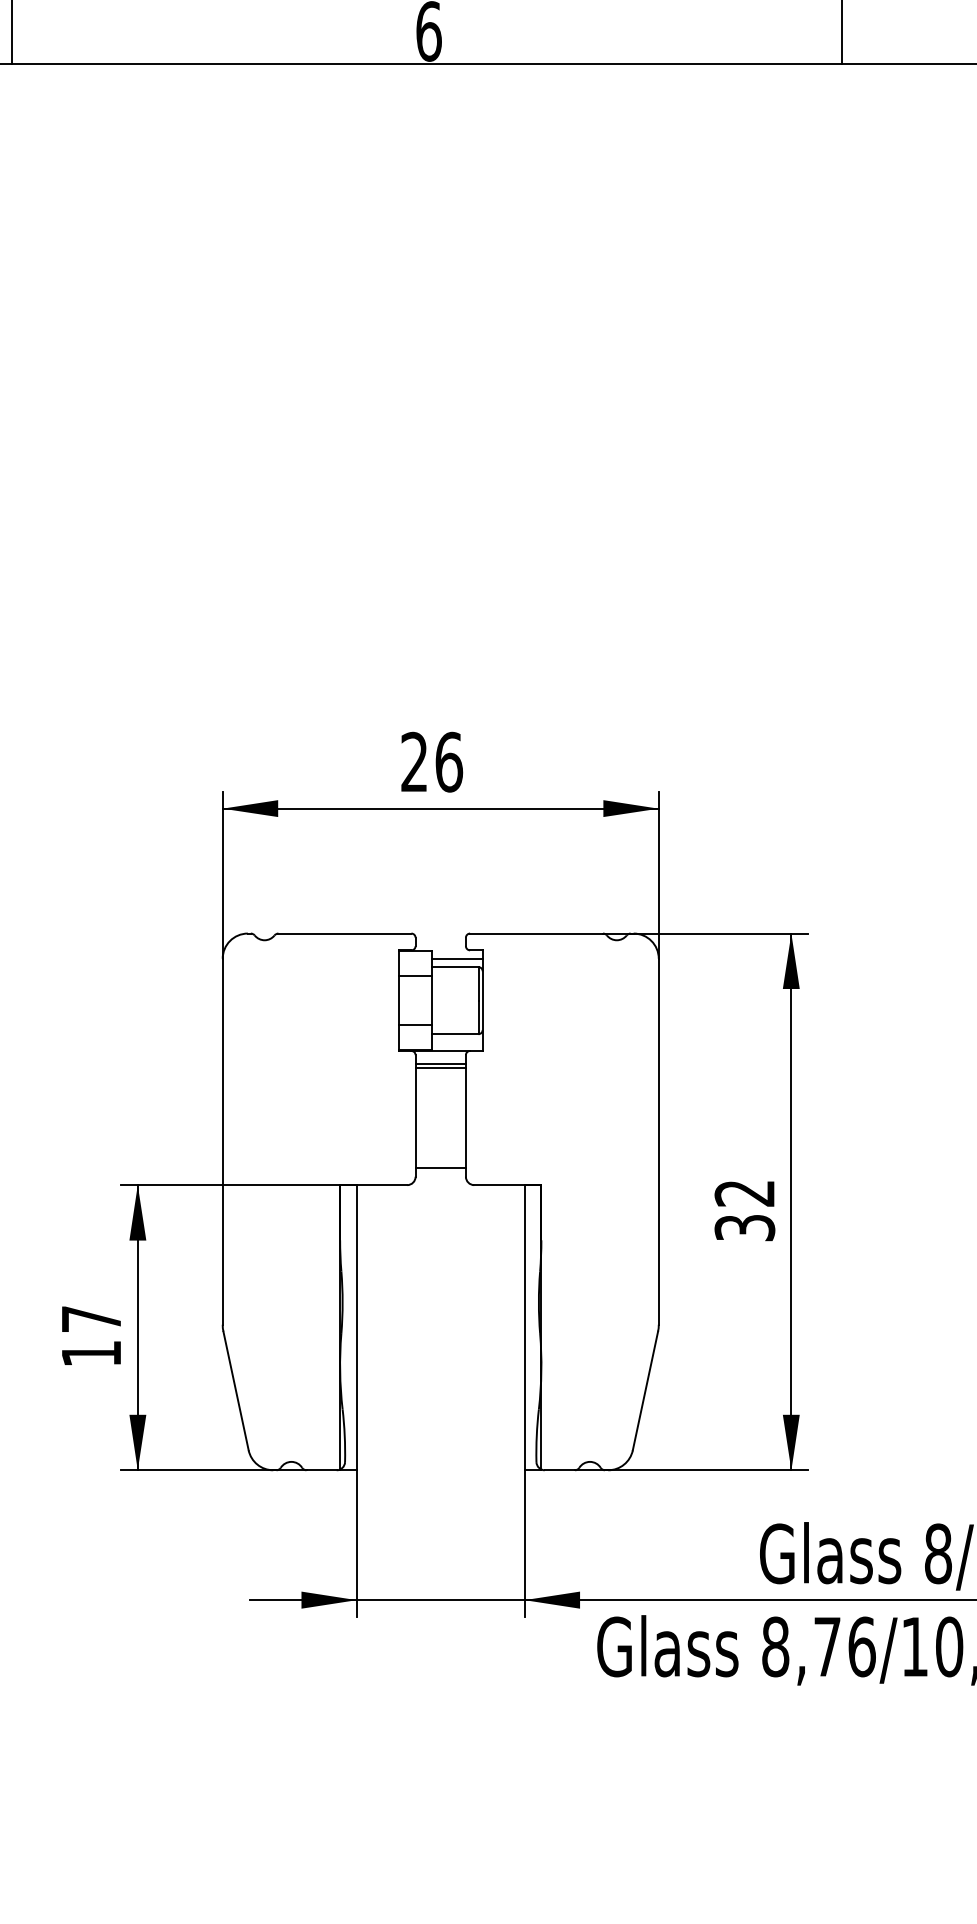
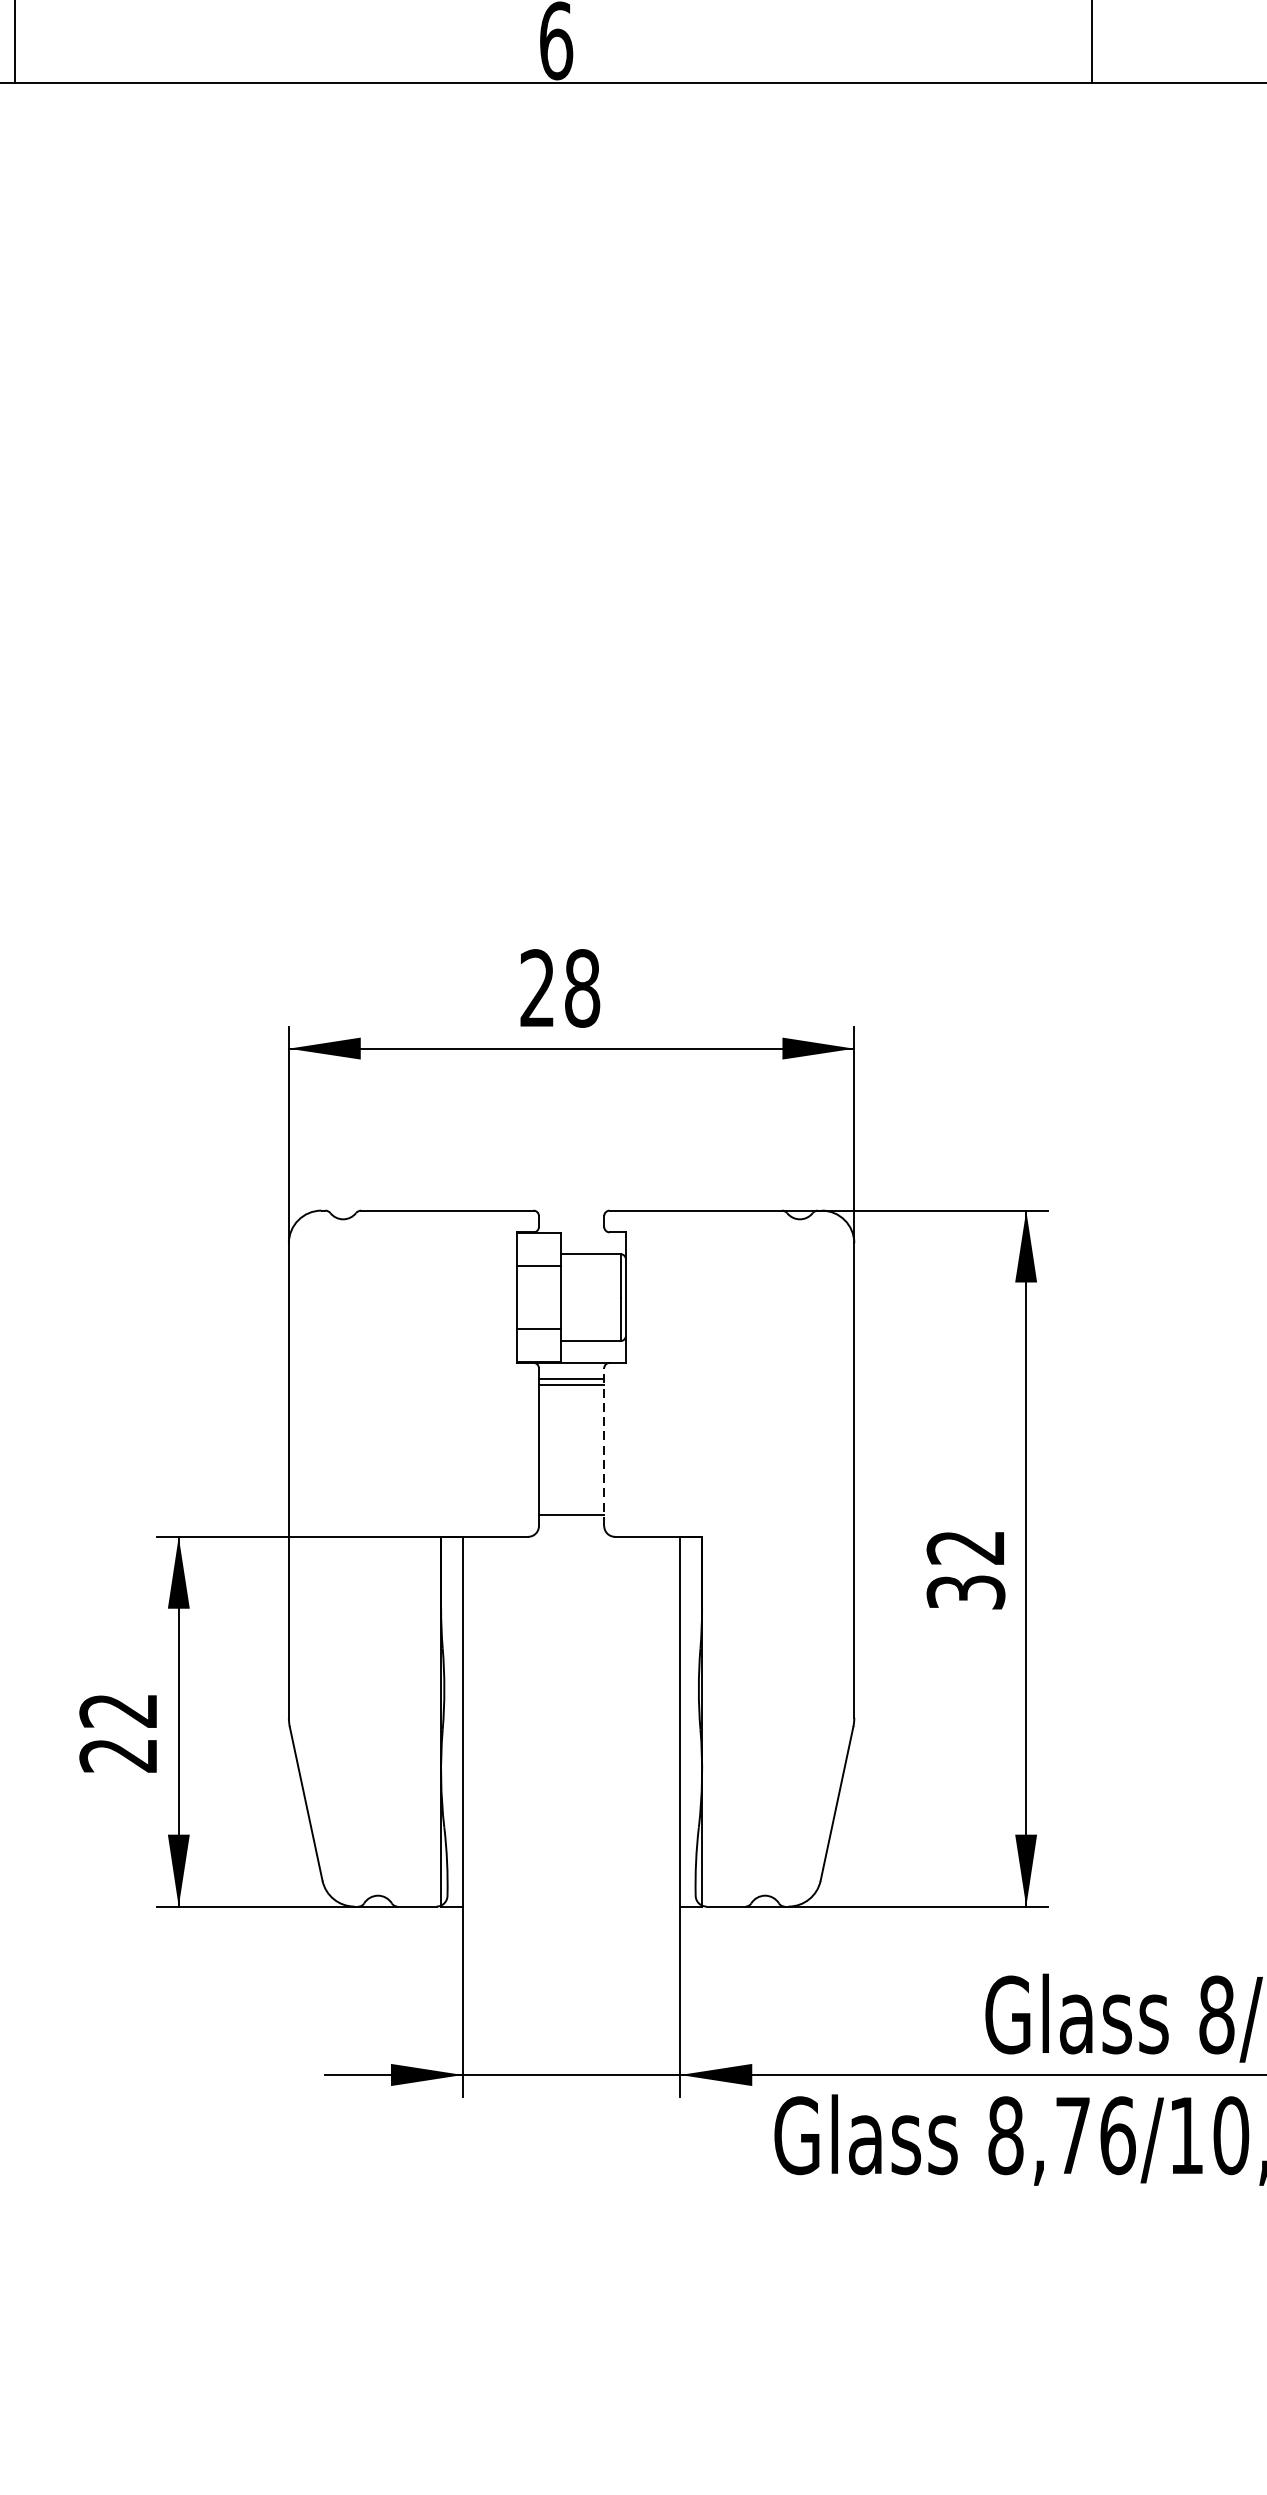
text: (449, 761) -> (582, 987), 26 -> 28
line: (457, 958) -> (593, 1242), removed
line: (465, 1115) -> (603, 1446), solid -> dashed
text: (90, 1336) -> (117, 1733), 17 -> 22

